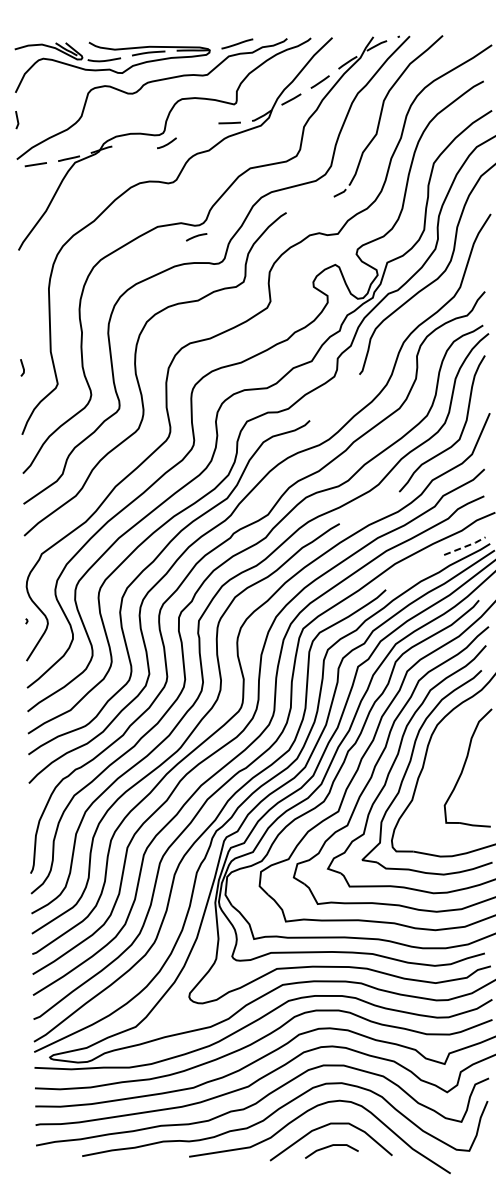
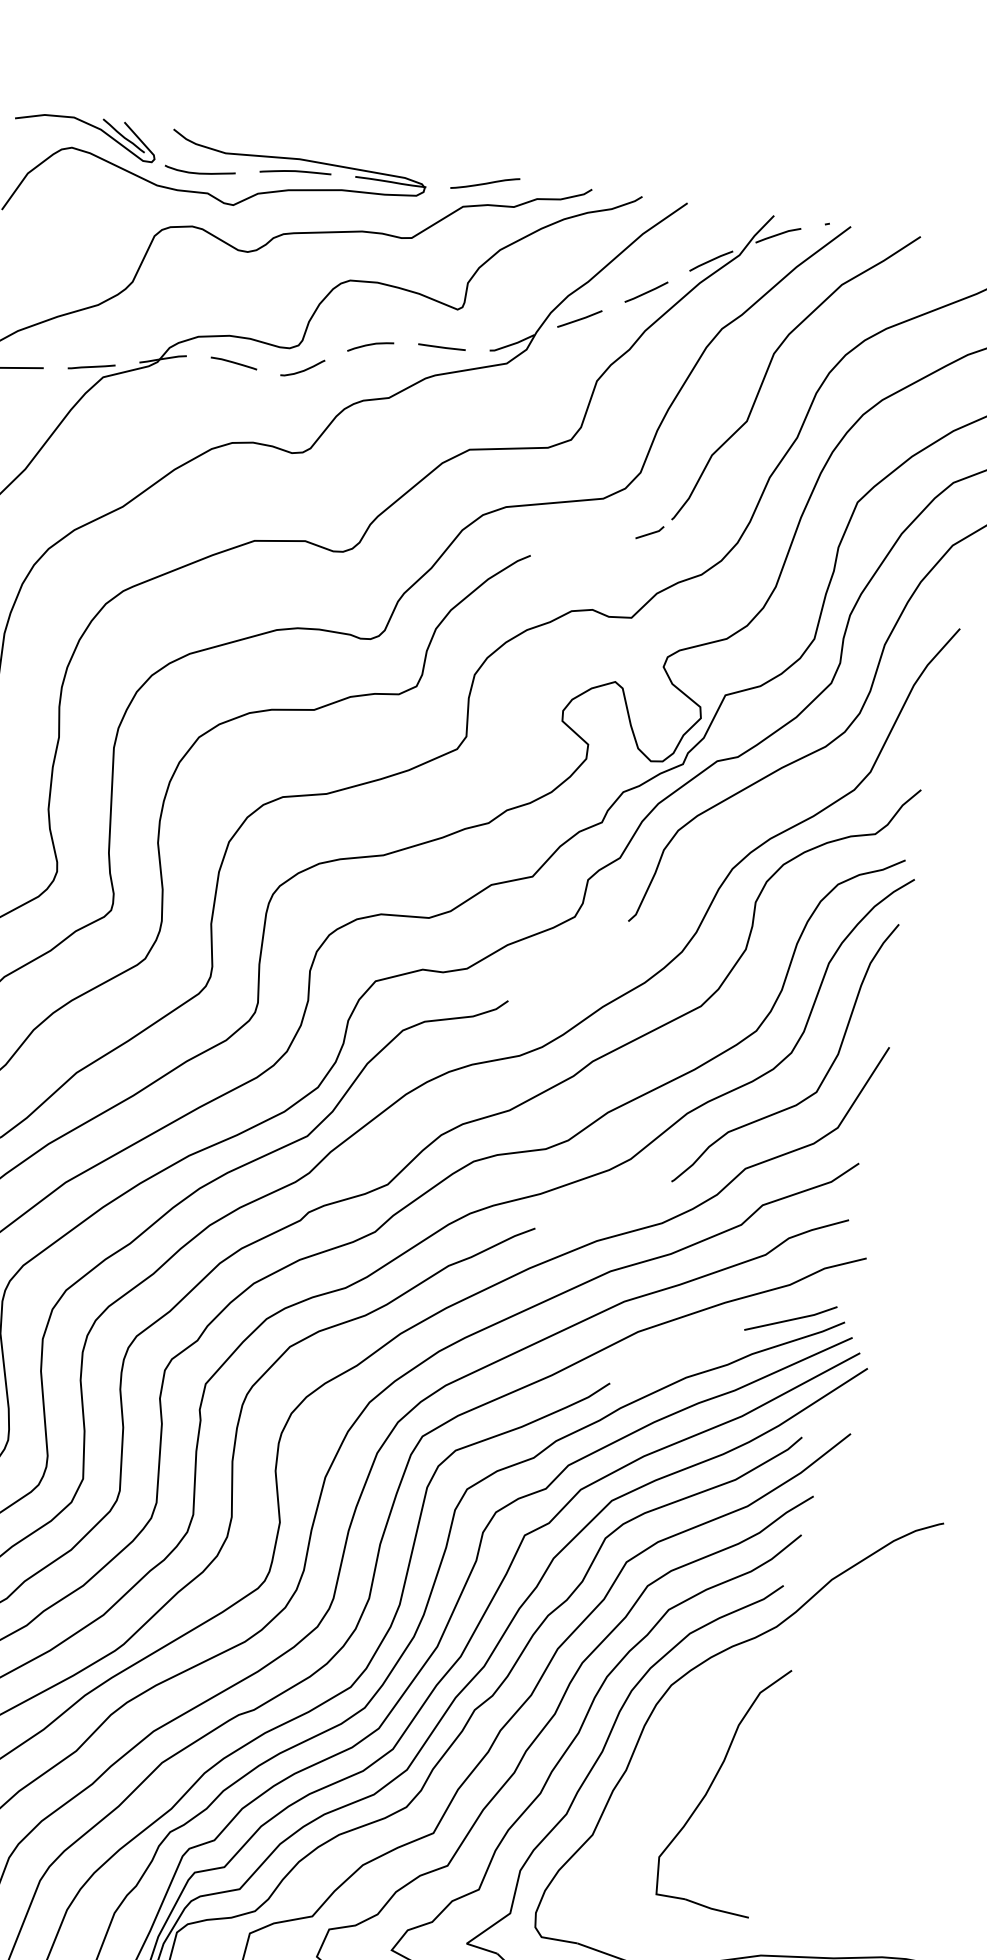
line: (134, 146) -> (233, 363), added
curve: (196, 237) -> (370, 347), moved
line: (466, 546) -> (794, 1319), dashed -> solid

